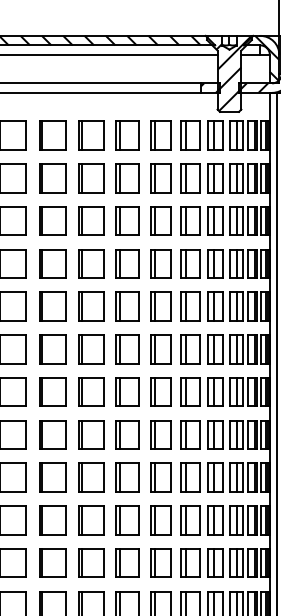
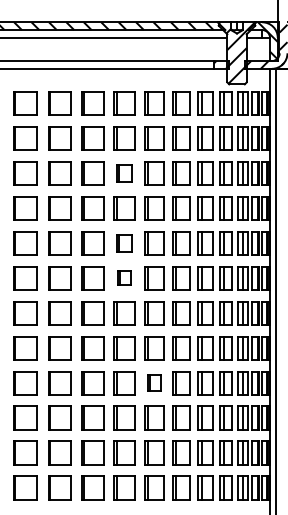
part: (91, 221) -> (124, 173), size x0.7
part: (91, 306) -> (124, 243), size x0.7
part: (91, 349) -> (124, 278), size x0.6
part: (128, 478) -> (154, 383), size x0.7

